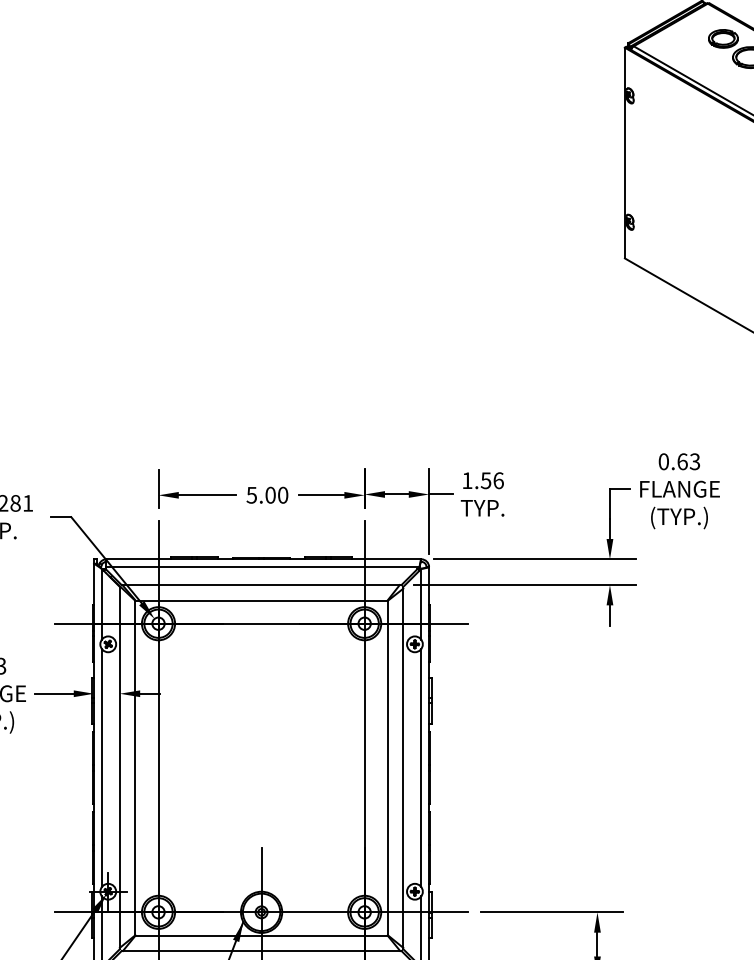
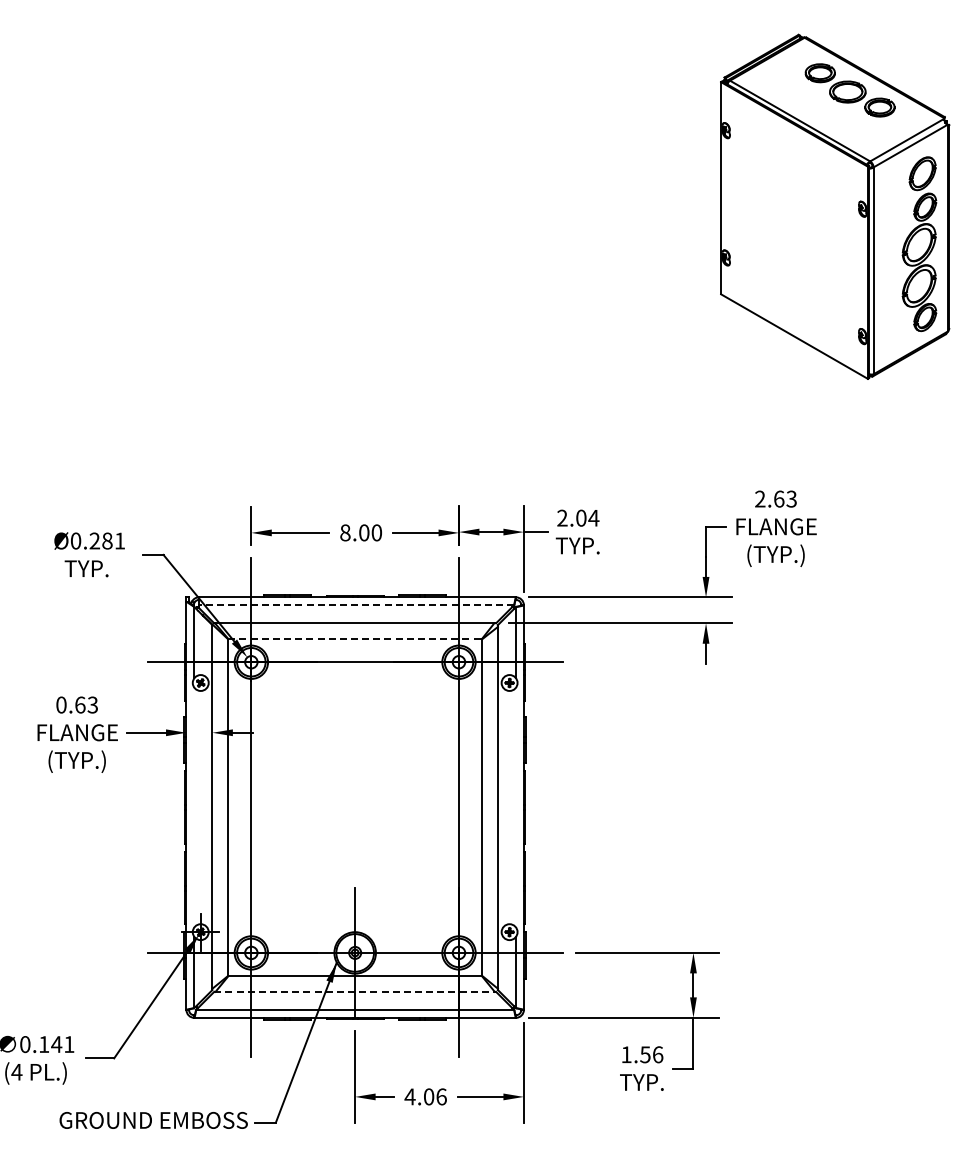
text: (664, 461) -> (760, 498), 0.63 -> 2.63
text: (483, 480) -> (578, 517), 1.56 -> 2.04
text: (251, 494) -> (345, 532), 5.00 -> 8.00
line: (262, 567) -> (356, 605), solid -> dashed
line: (261, 600) -> (355, 638), solid -> dashed
line: (102, 767) -> (194, 807), removed
line: (421, 767) -> (516, 807), removed
line: (261, 950) -> (355, 991), solid -> dashed

